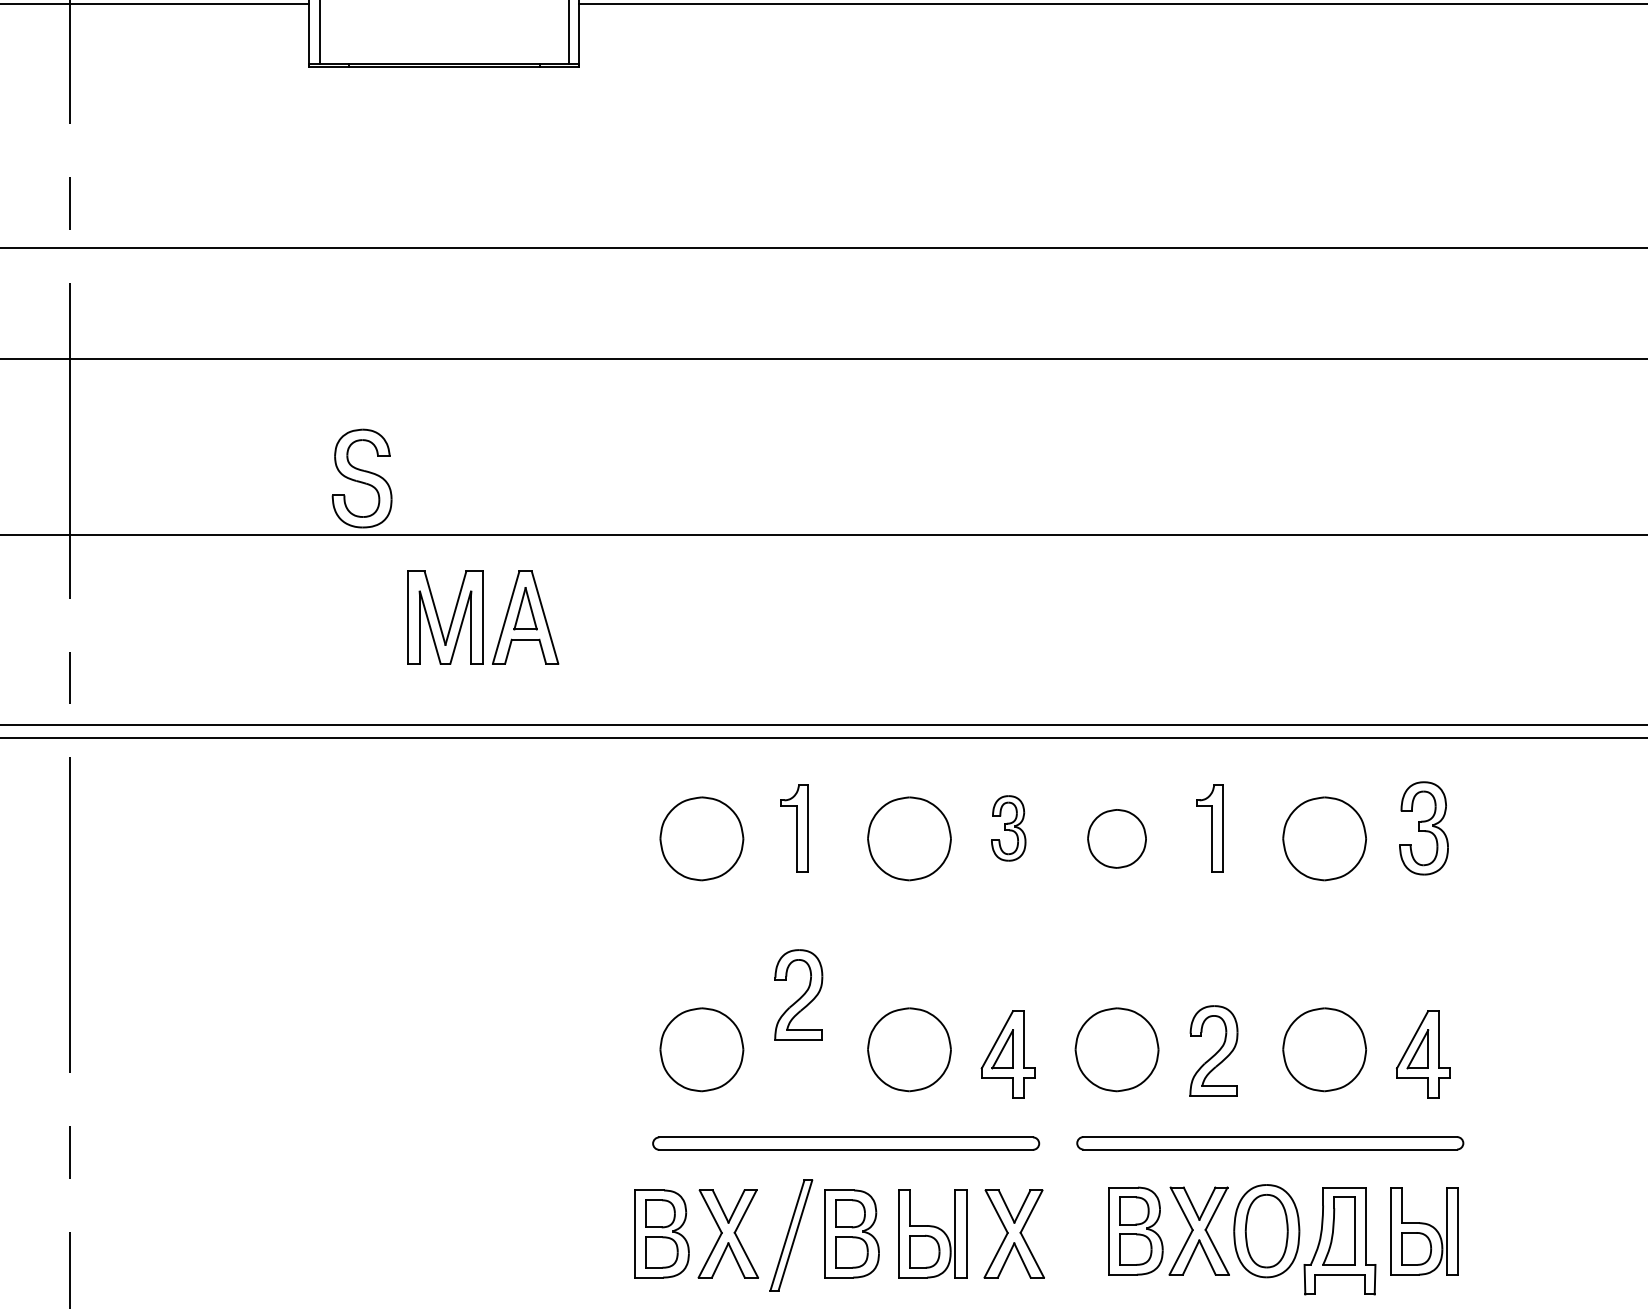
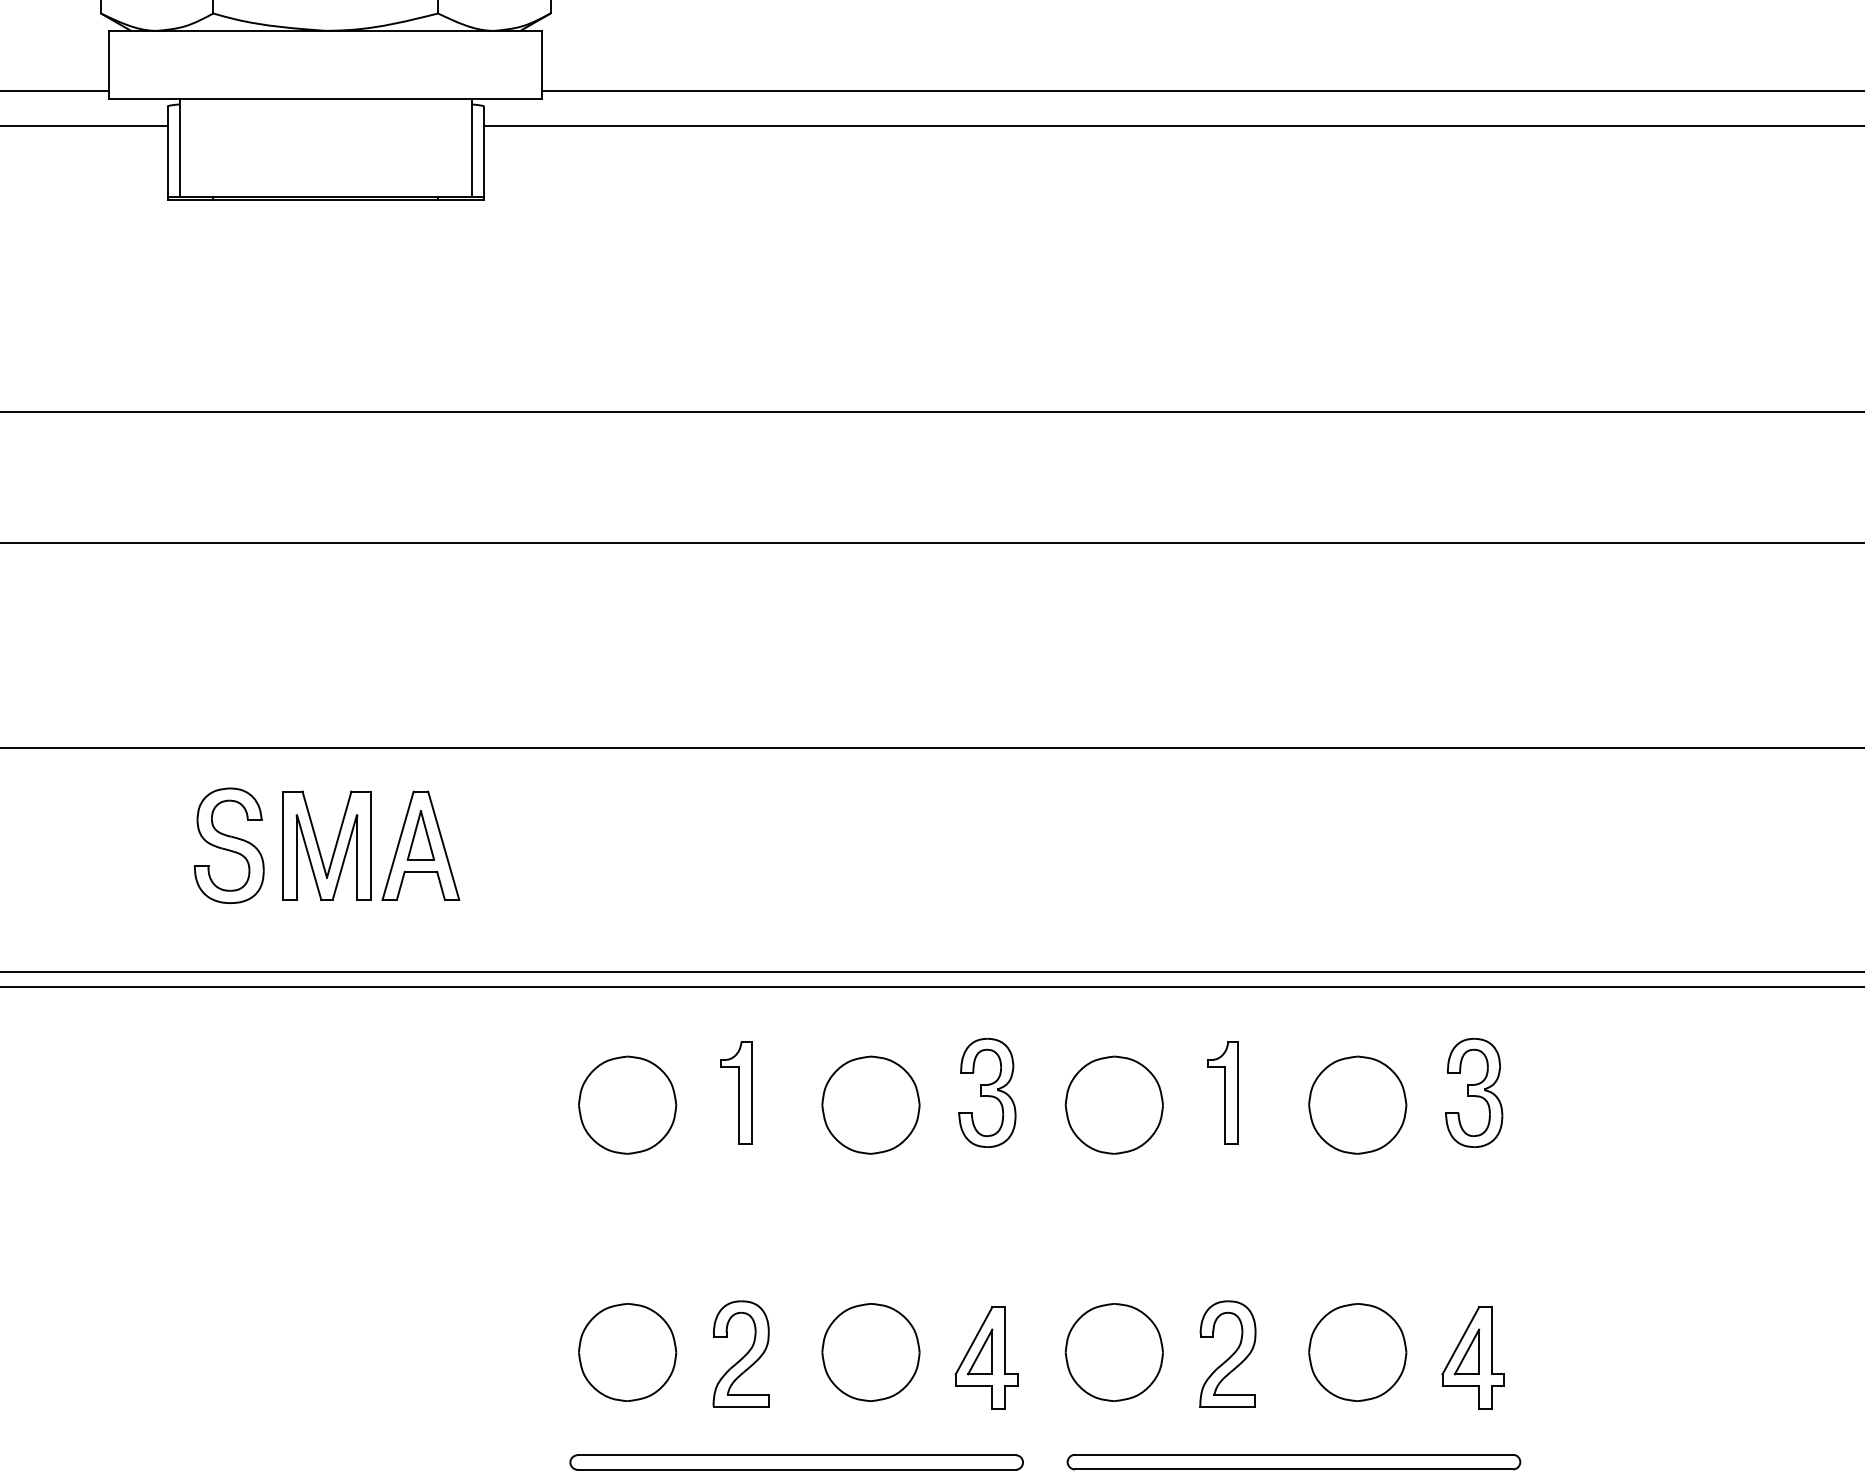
part: (361, 478) -> (228, 845), moved
part: (1008, 828) -> (987, 1093), size x1.43
part: (1116, 838) -> (1113, 1104), size x1.43
part: (798, 994) -> (740, 1353), moved

